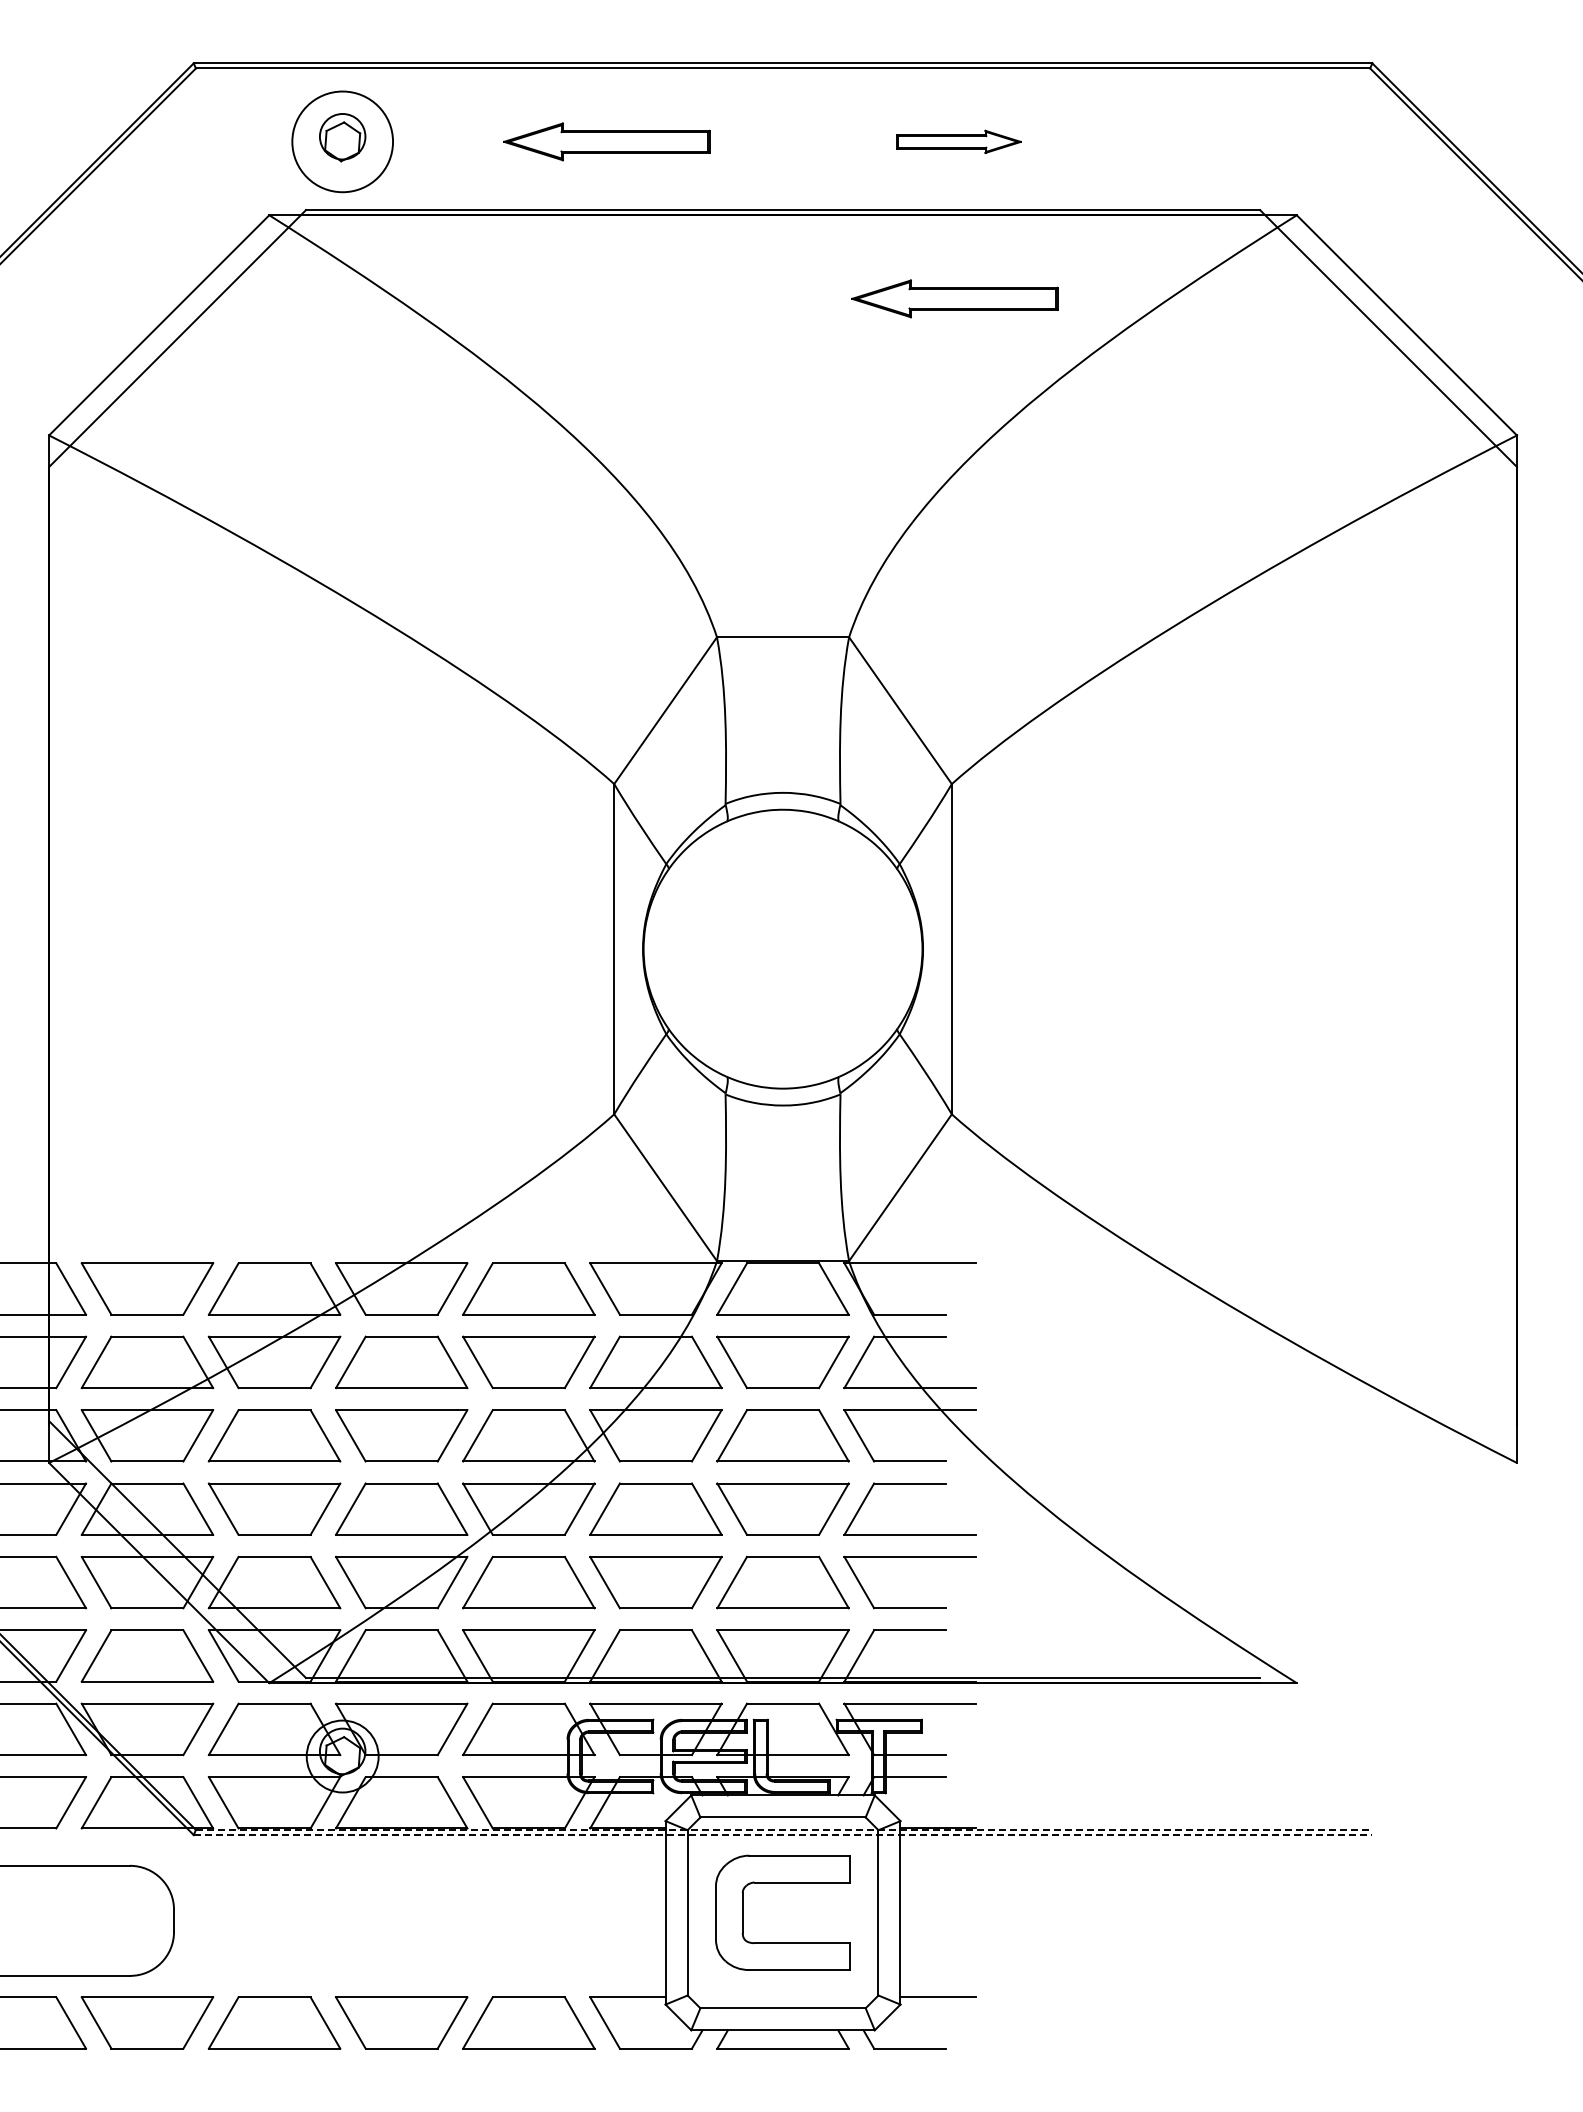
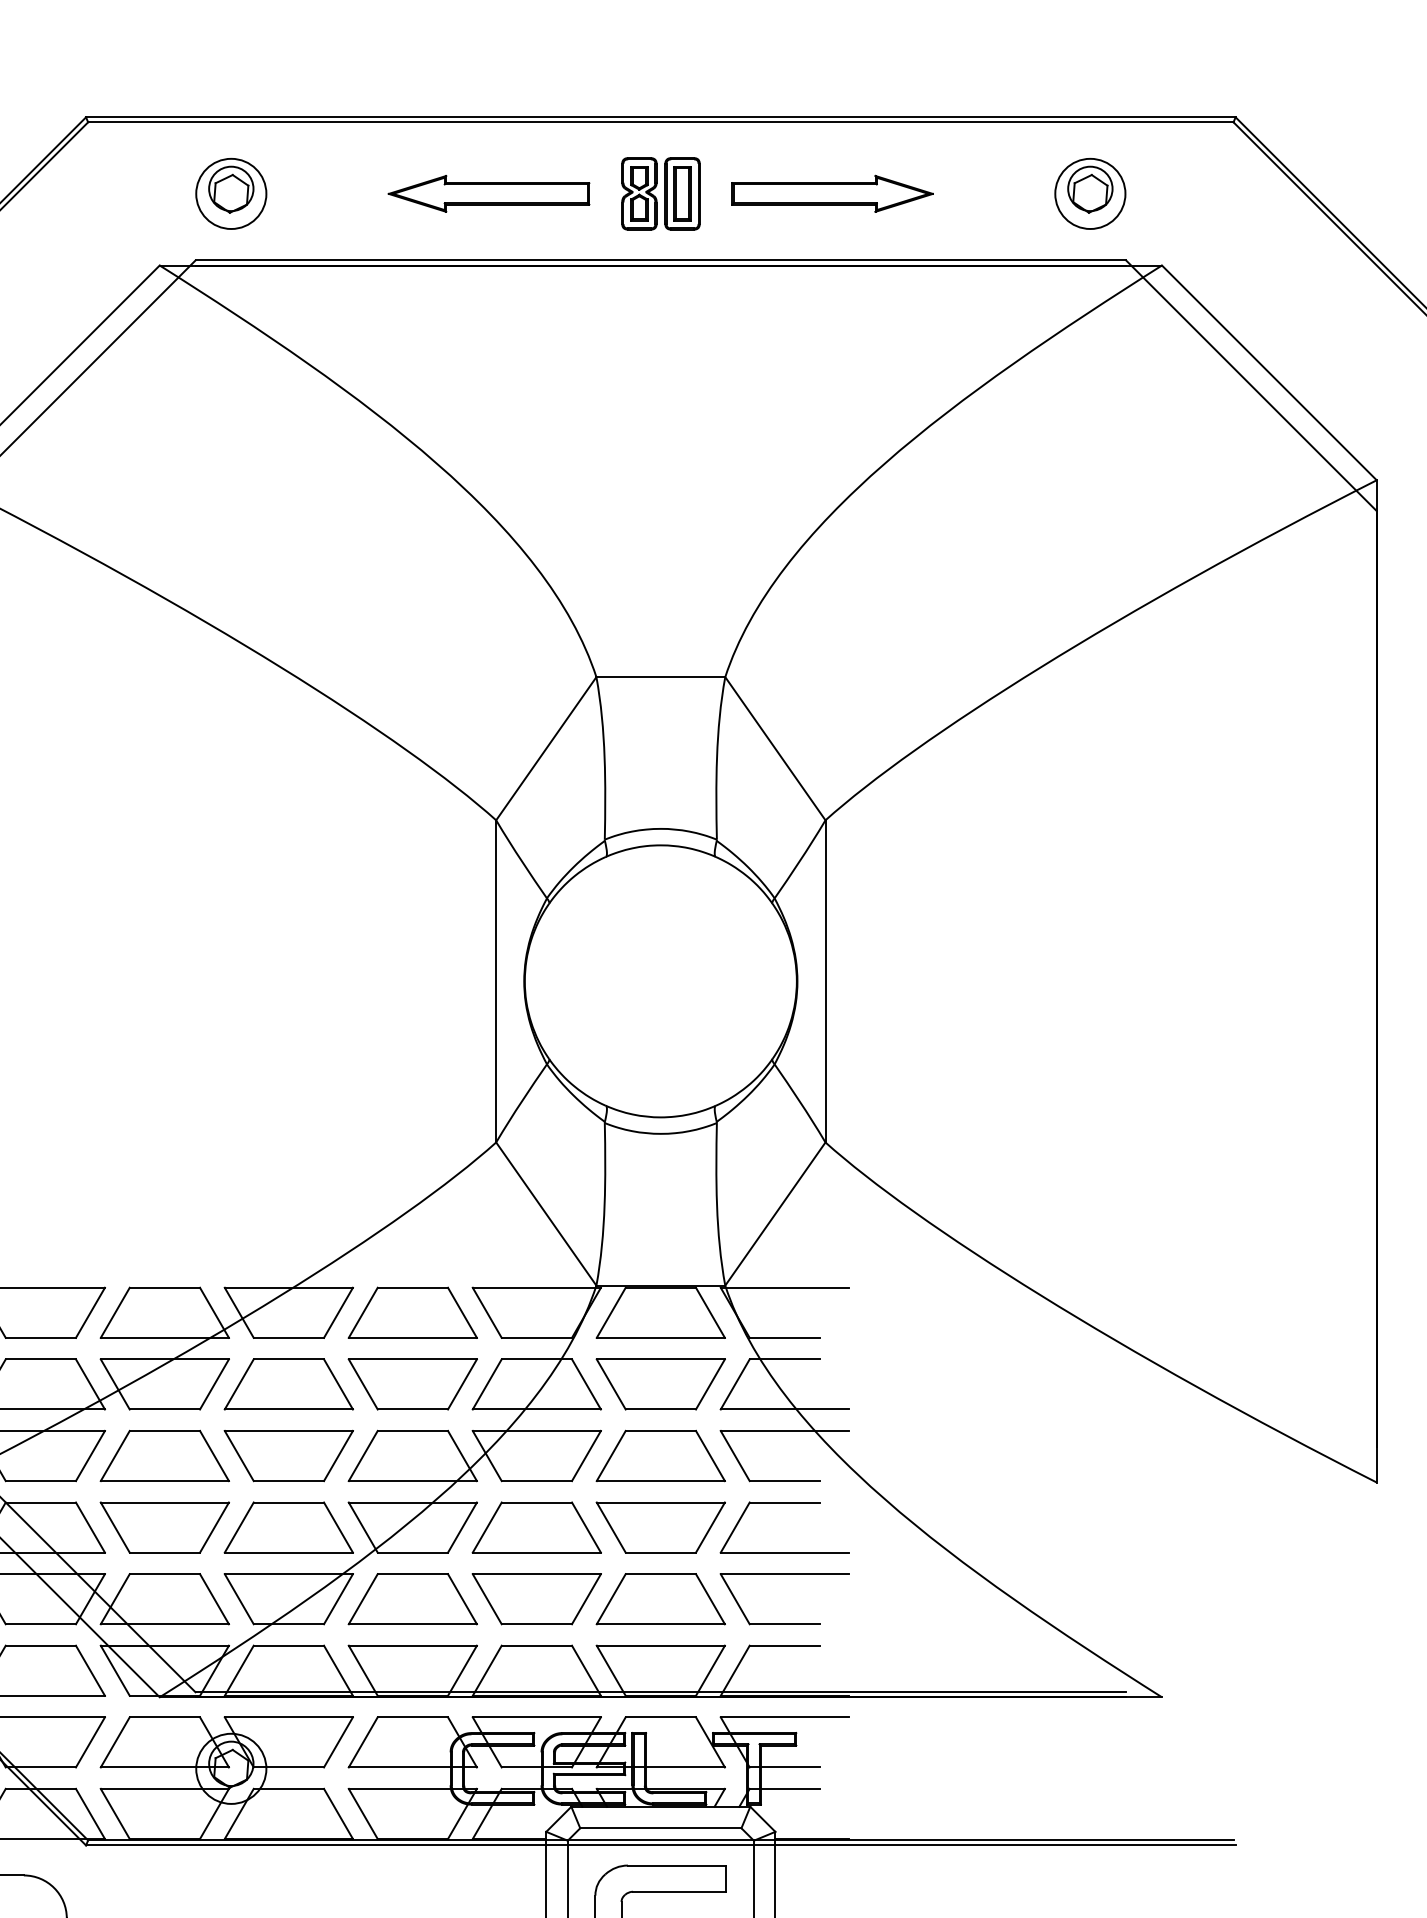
circle: (342, 141) -> (231, 193), size x0.71
part: (782, 141) -> (660, 193), added
part: (958, 141) -> (831, 193), size x1.67
part: (1223, 141) -> (1090, 193), added
part: (954, 298) -> (828, 346), removed
line: (783, 1829) -> (661, 1840), dashed -> solid
line: (783, 1835) -> (661, 1845), dashed -> solid

